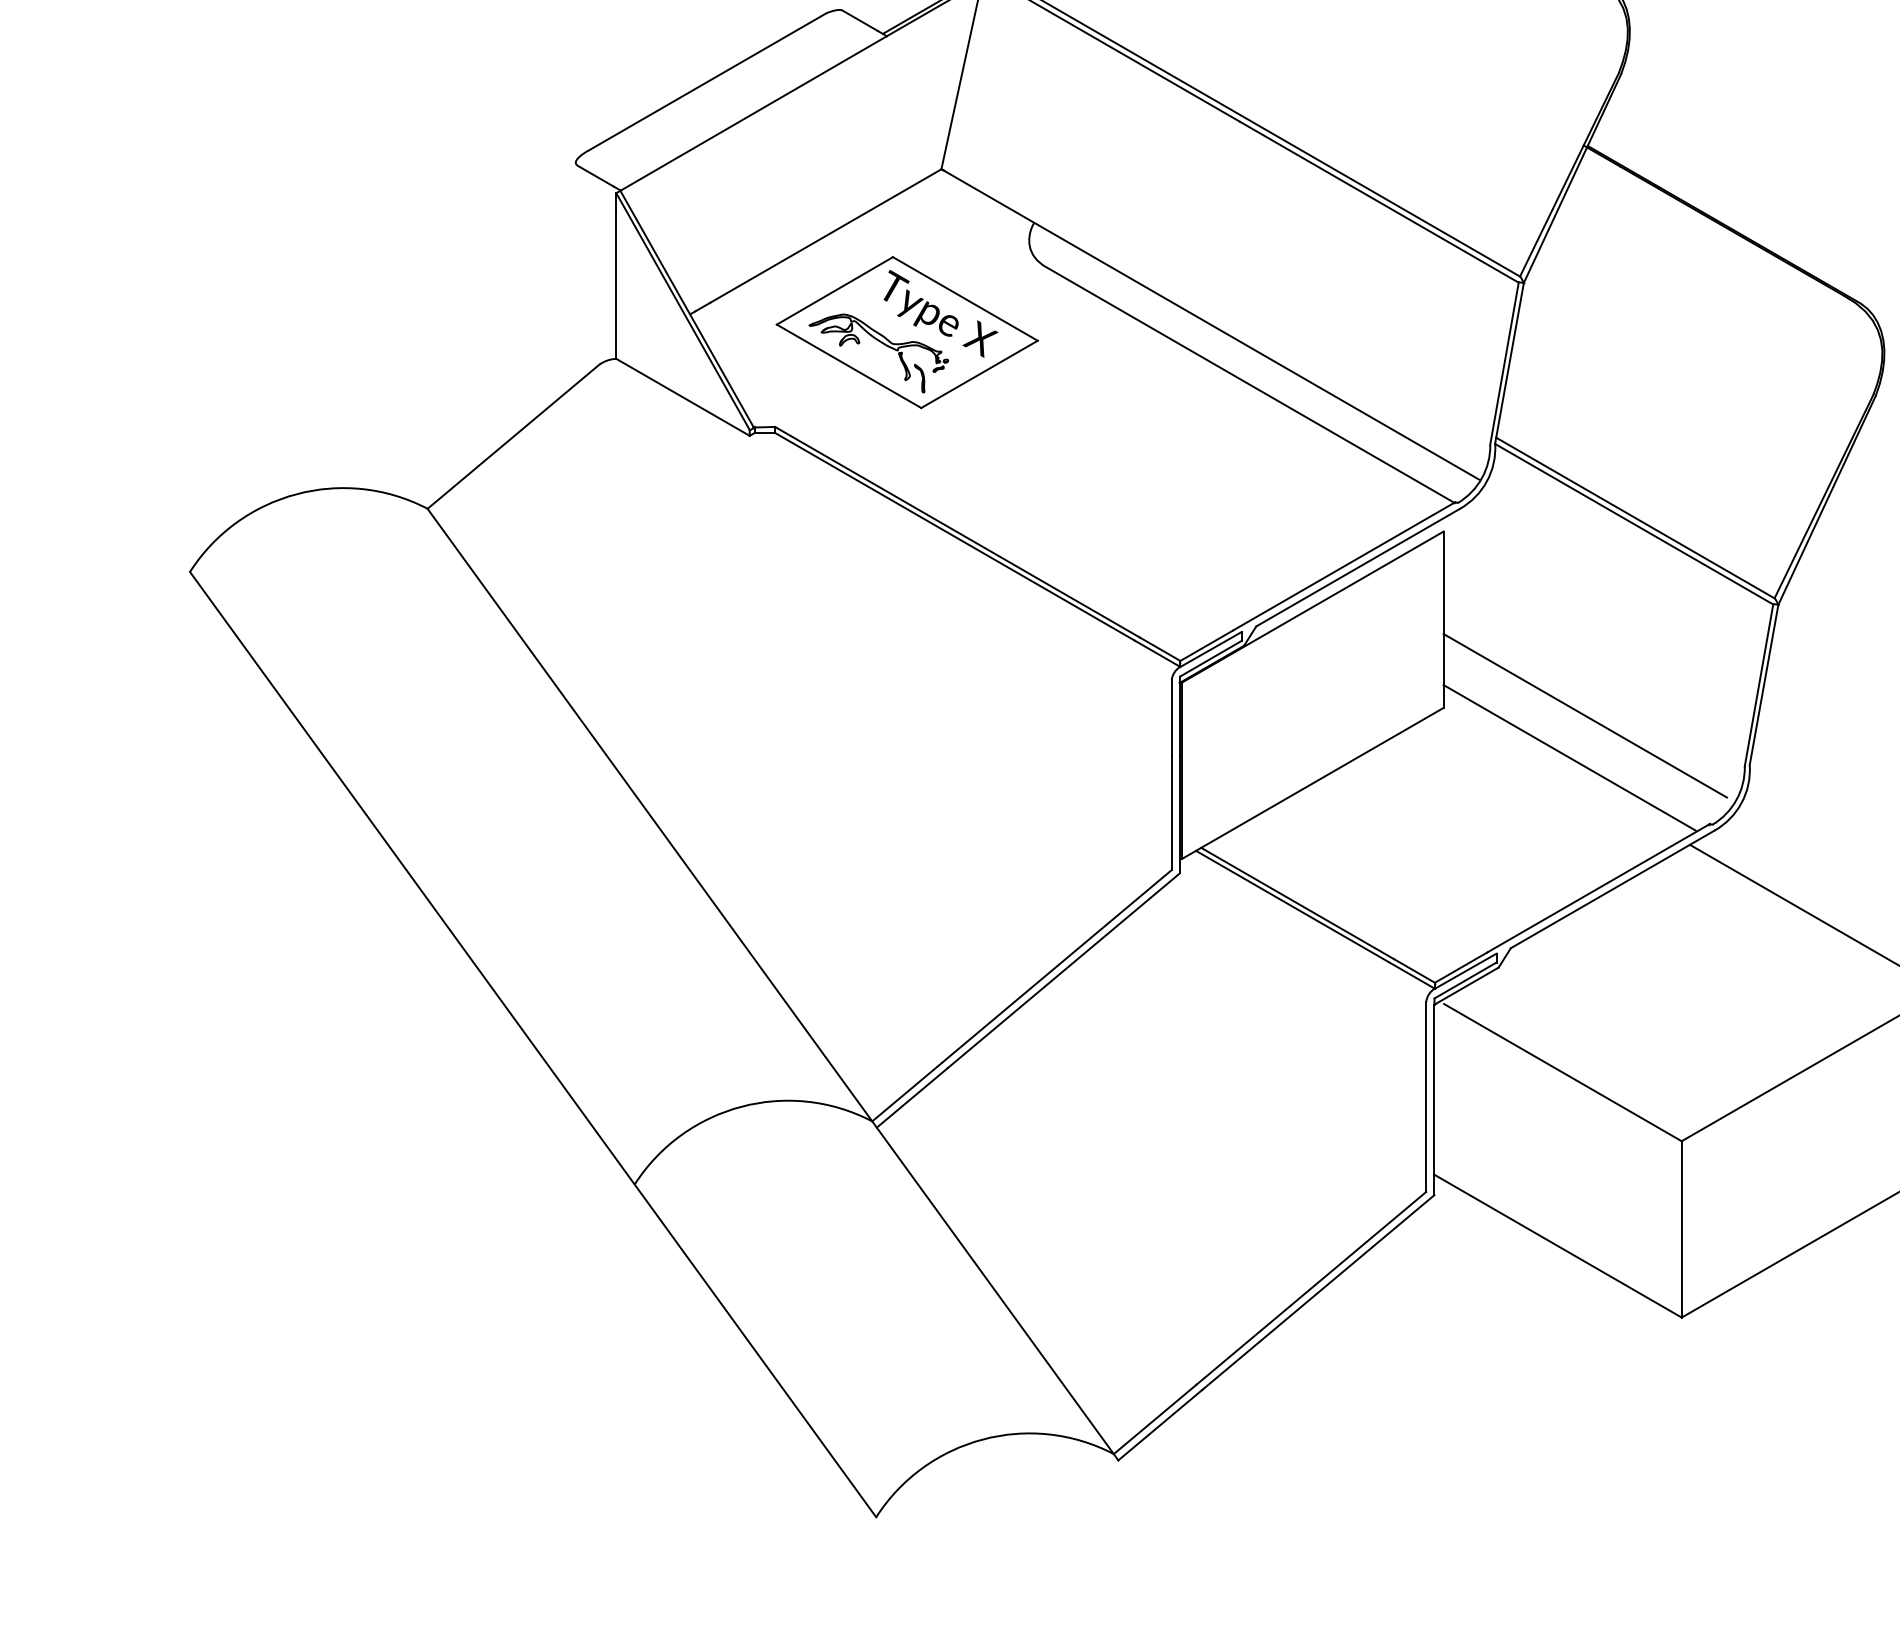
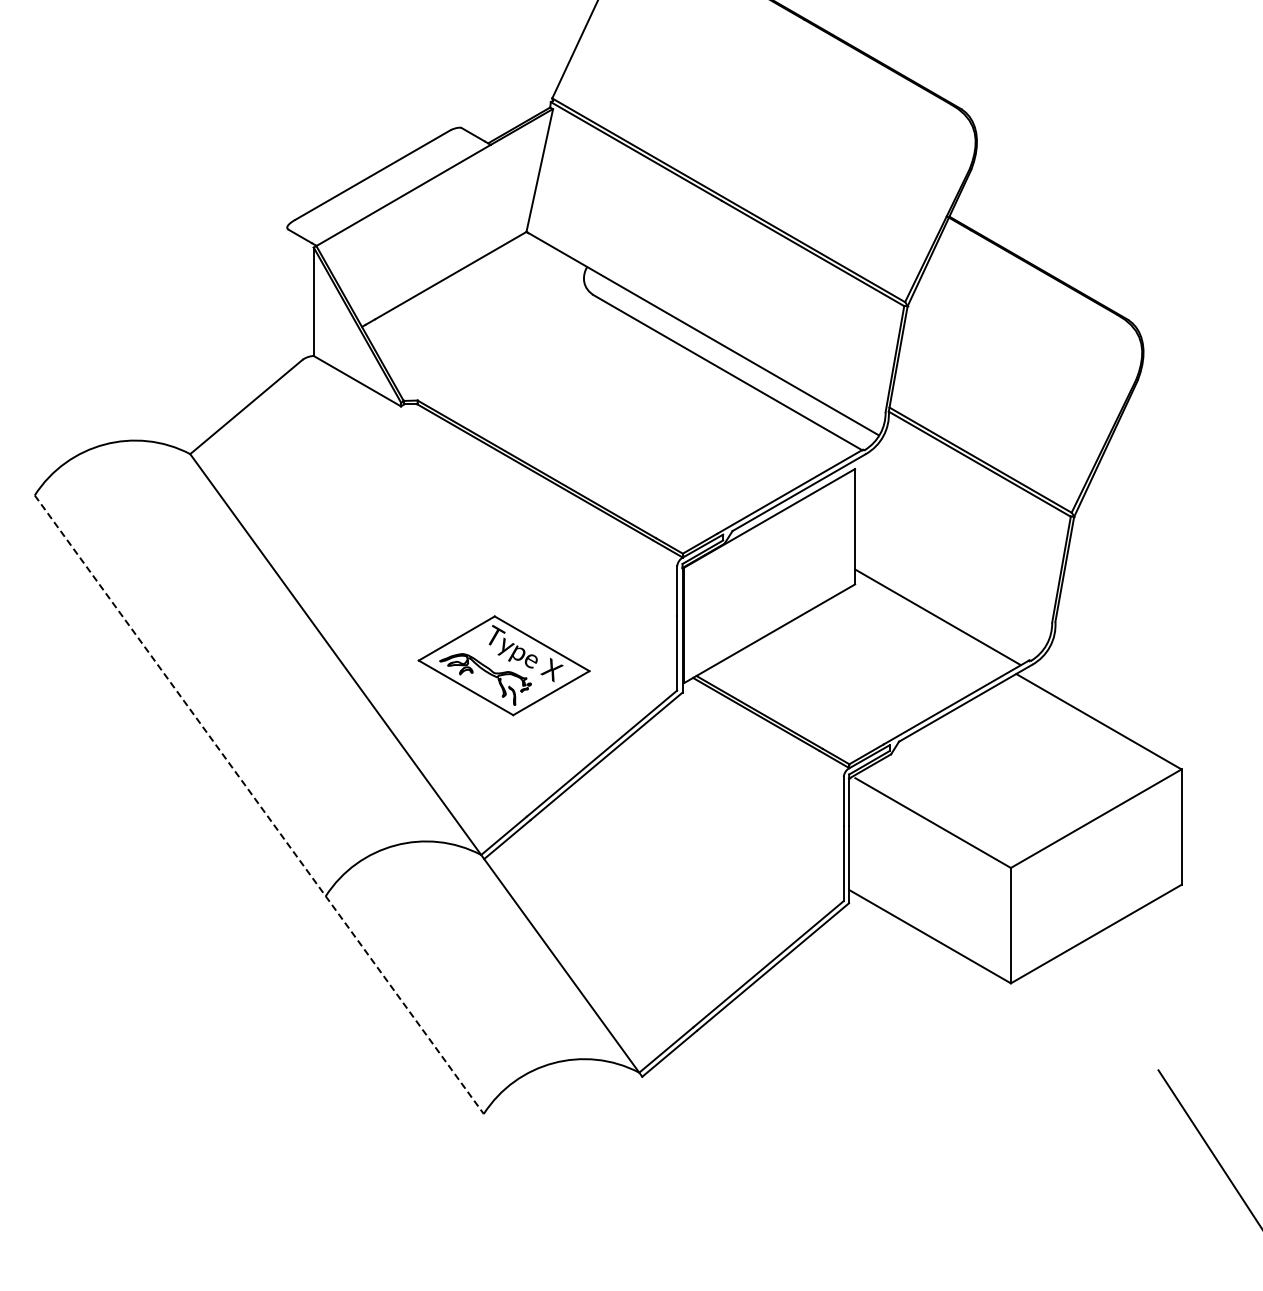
part: (906, 332) -> (503, 665), moved
line: (1584, 715) -> (947, 589), removed
line: (533, 1045) -> (259, 805), solid -> dashed

